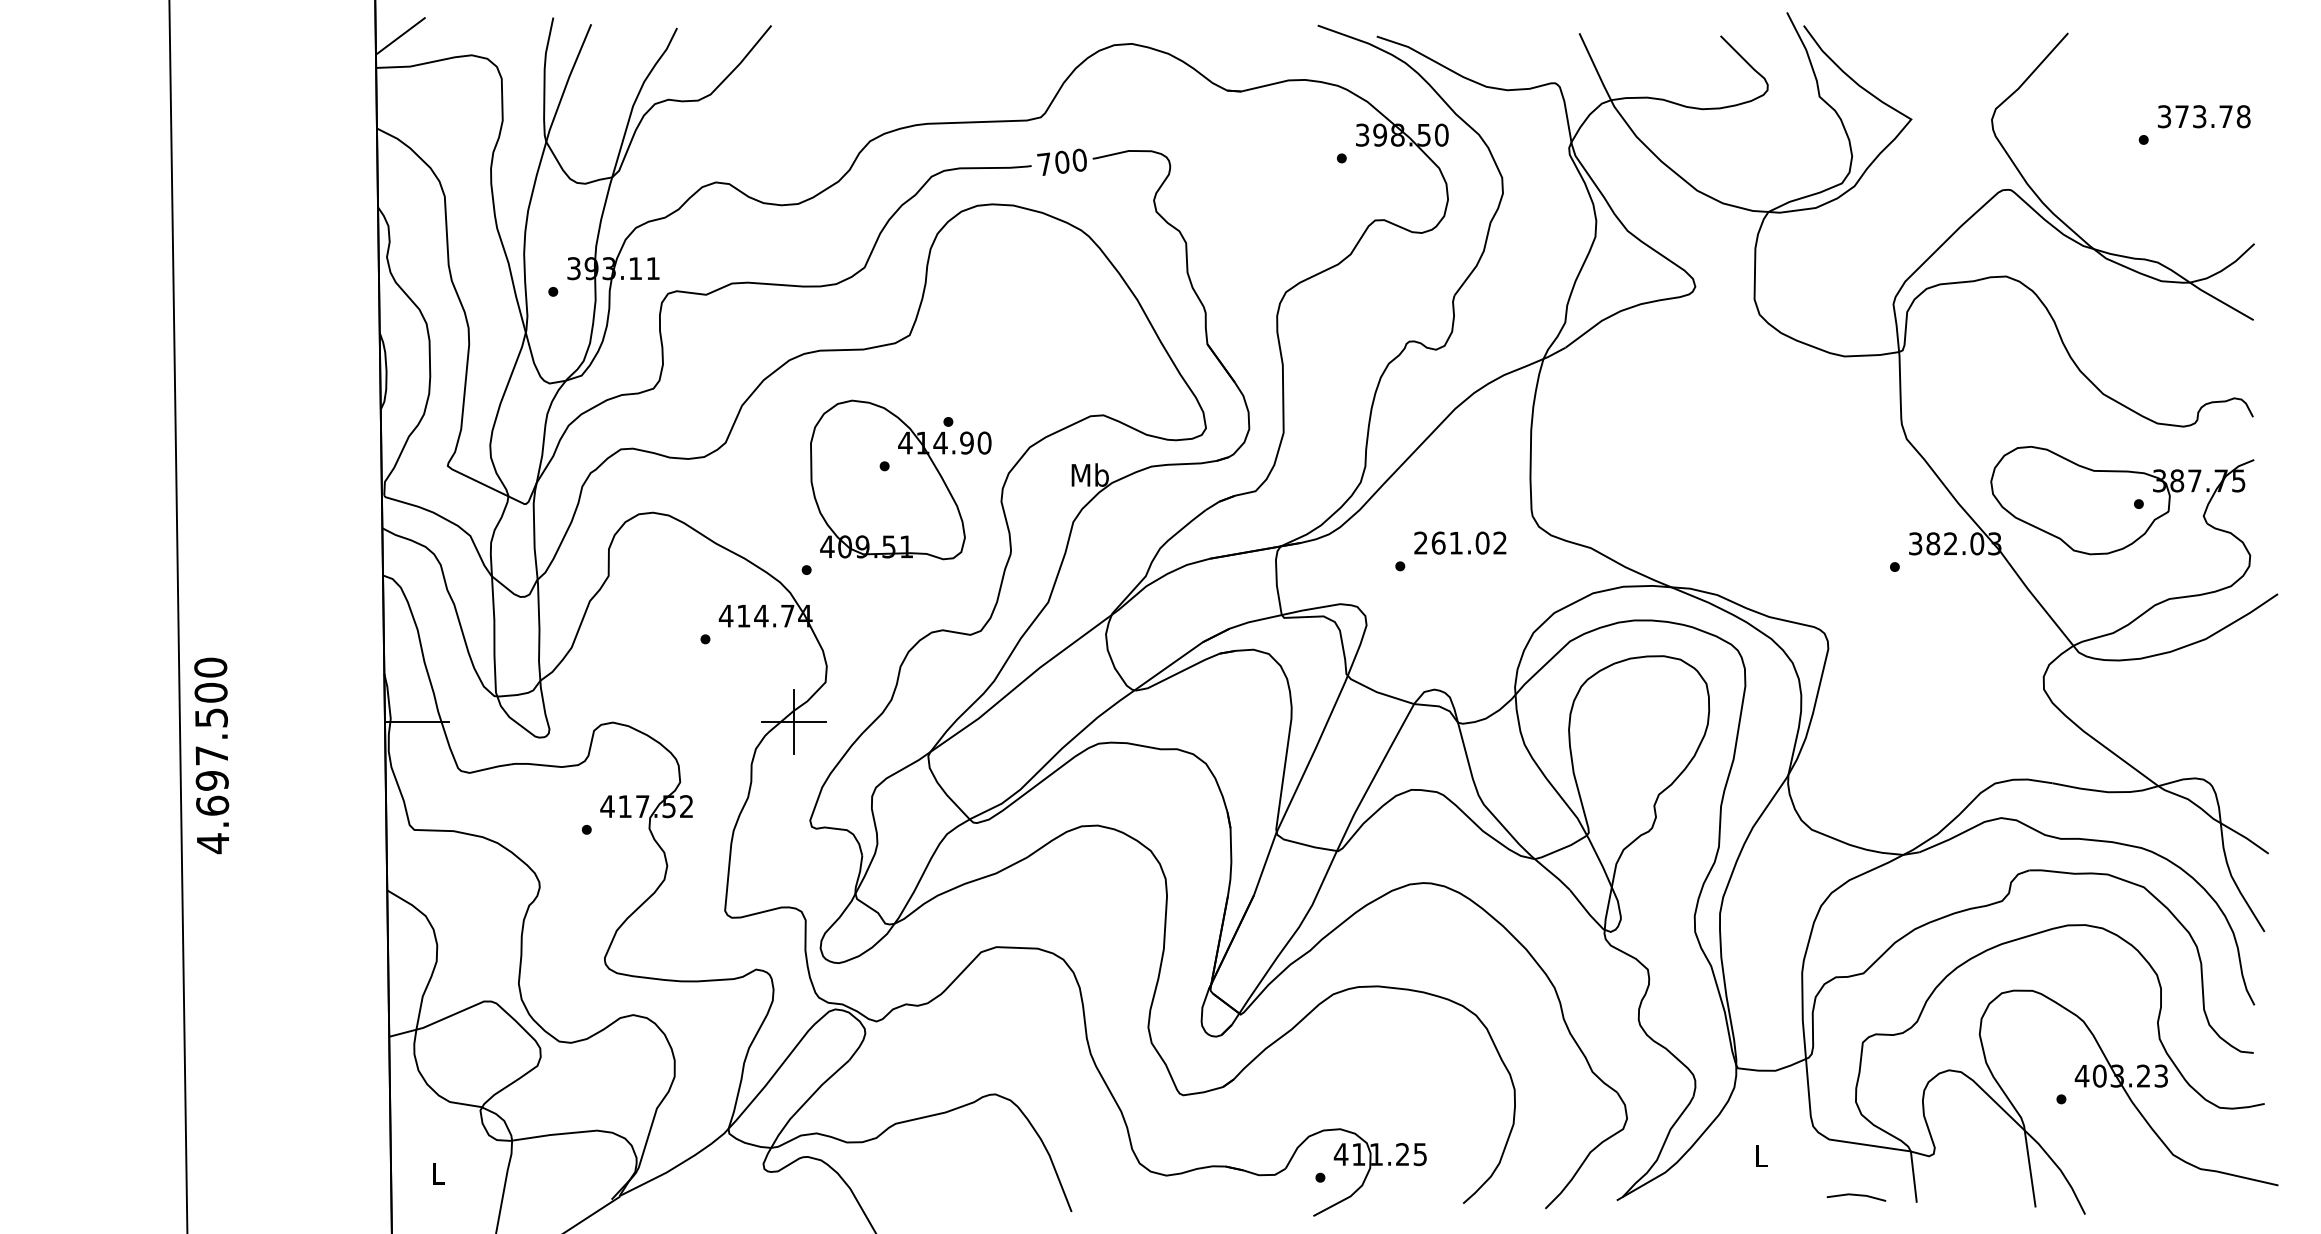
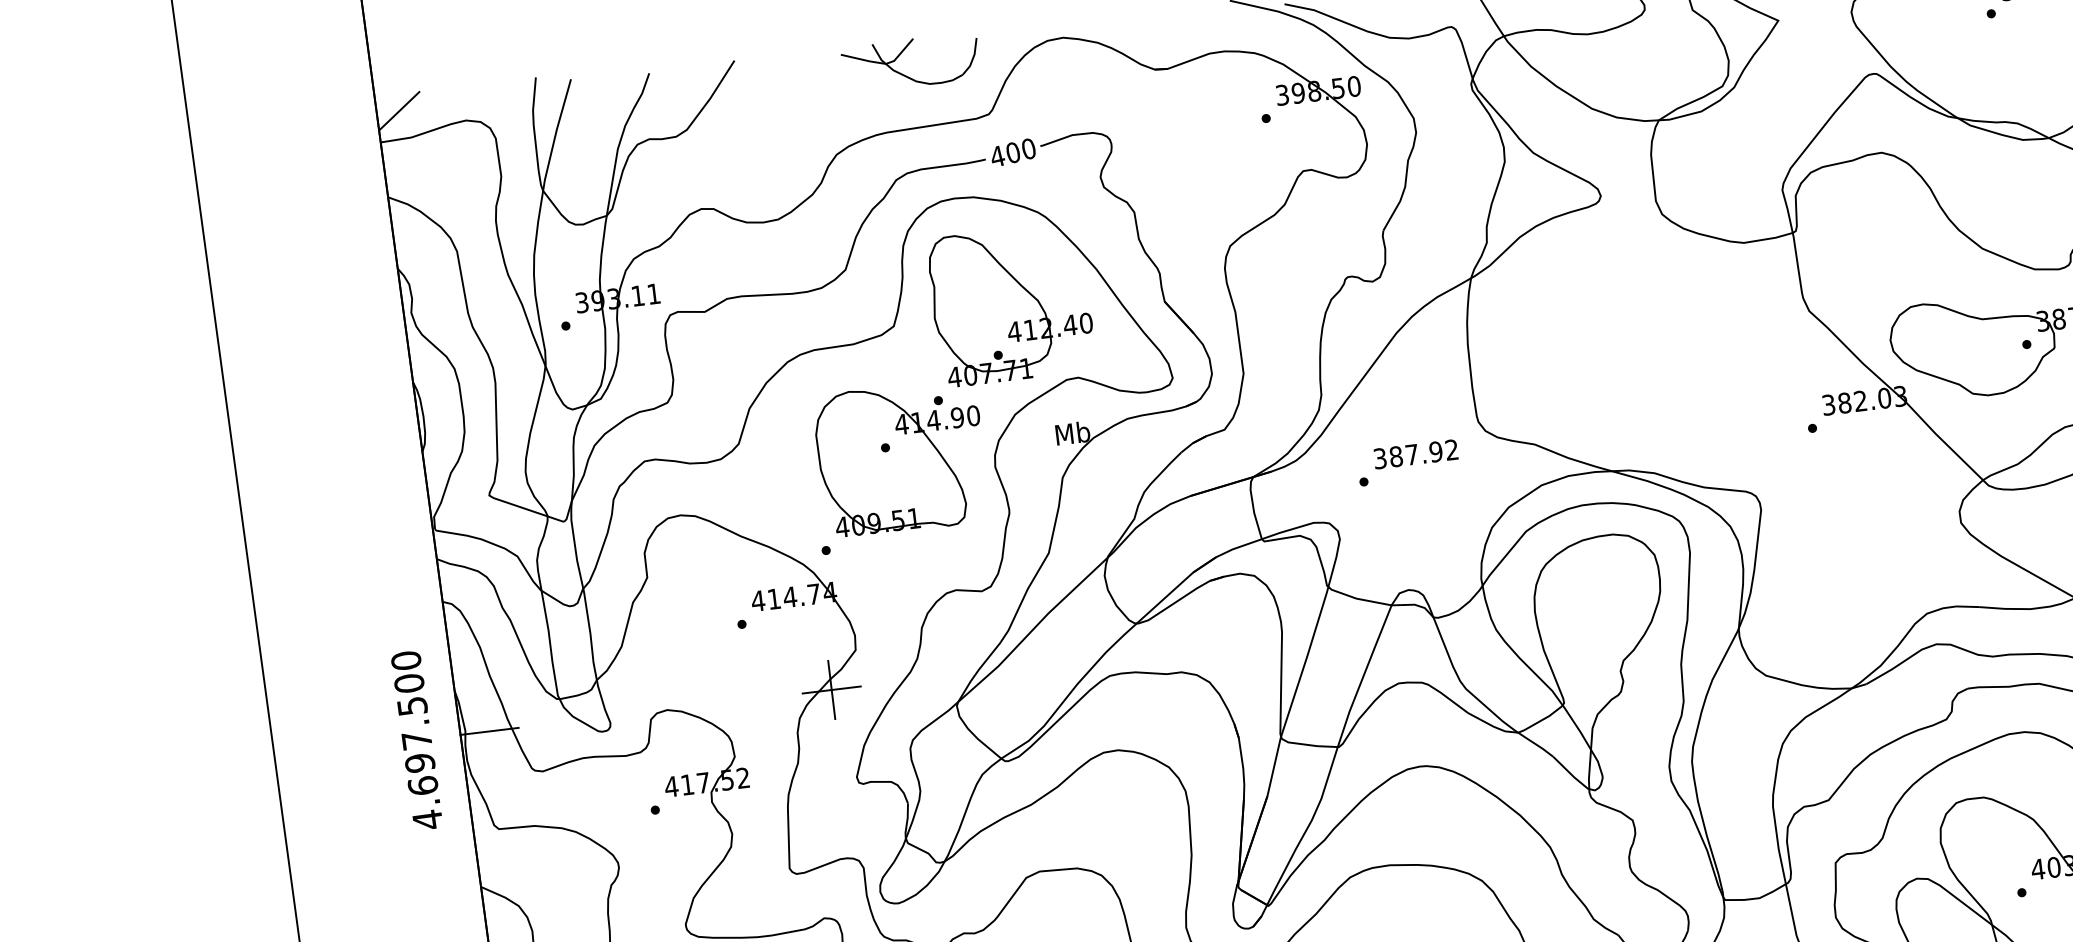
part: (953, 40) -> (901, 54), added
text: (1044, 163) -> (997, 155), 700 -> 400
part: (1040, 327) -> (1011, 304), added
text: (1451, 542) -> (1407, 454), 261.02 -> 387.92
text: (211, 755) -> (416, 740), moved

